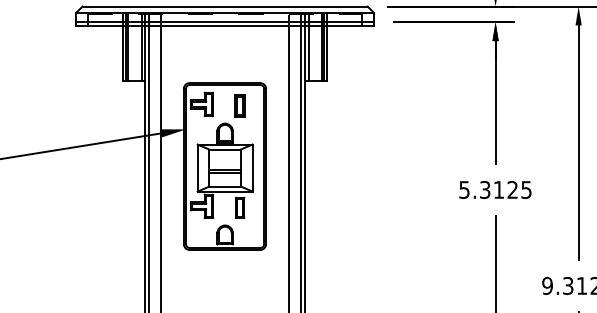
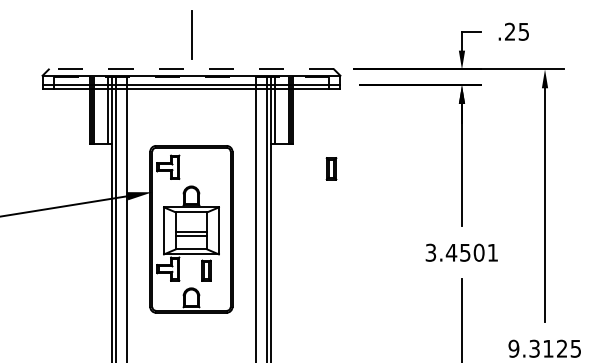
line: (225, 6) -> (191, 69), solid -> dashed
part: (240, 105) -> (331, 168), moved
text: (495, 189) -> (461, 252), 5.3125 -> 3.4501

